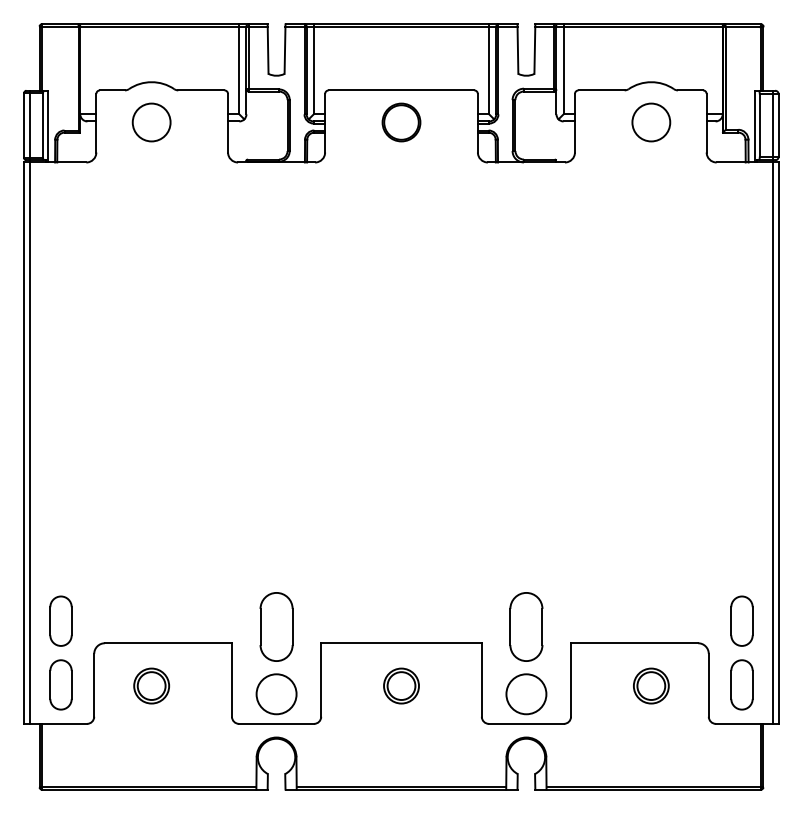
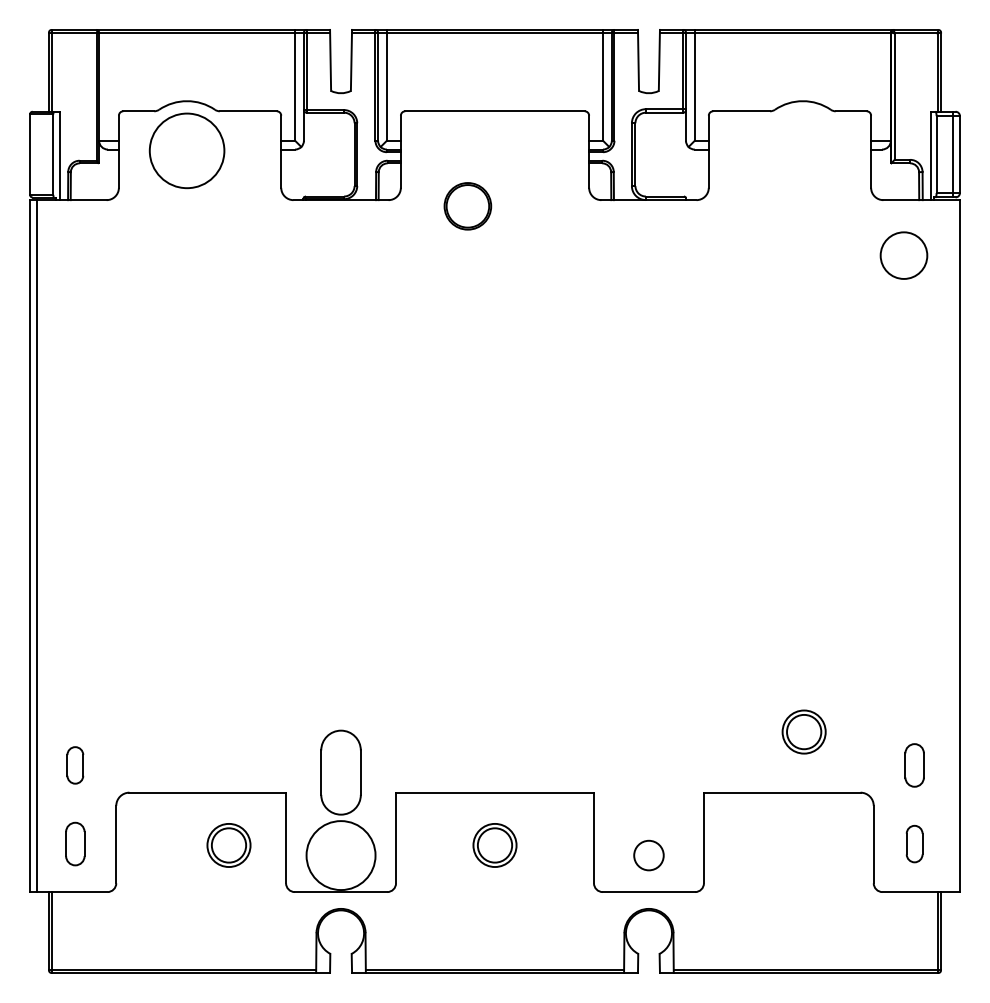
circle: (151, 122) -> (186, 150), size x1.6
part: (401, 122) -> (467, 206), moved
circle: (651, 122) -> (904, 255), moved
line: (29, 125) -> (36, 154), removed
line: (773, 442) -> (953, 545), removed
part: (60, 620) -> (74, 764), size x0.6
part: (741, 620) -> (914, 764), size x0.7
part: (526, 626) -> (649, 772), removed
part: (60, 684) -> (74, 843), size x0.7
part: (741, 684) -> (914, 843), size x0.6
part: (151, 685) -> (228, 844), moved
part: (651, 685) -> (804, 731), moved
circle: (276, 694) -> (340, 855), size x1.4
circle: (526, 694) -> (649, 855), size x0.6

